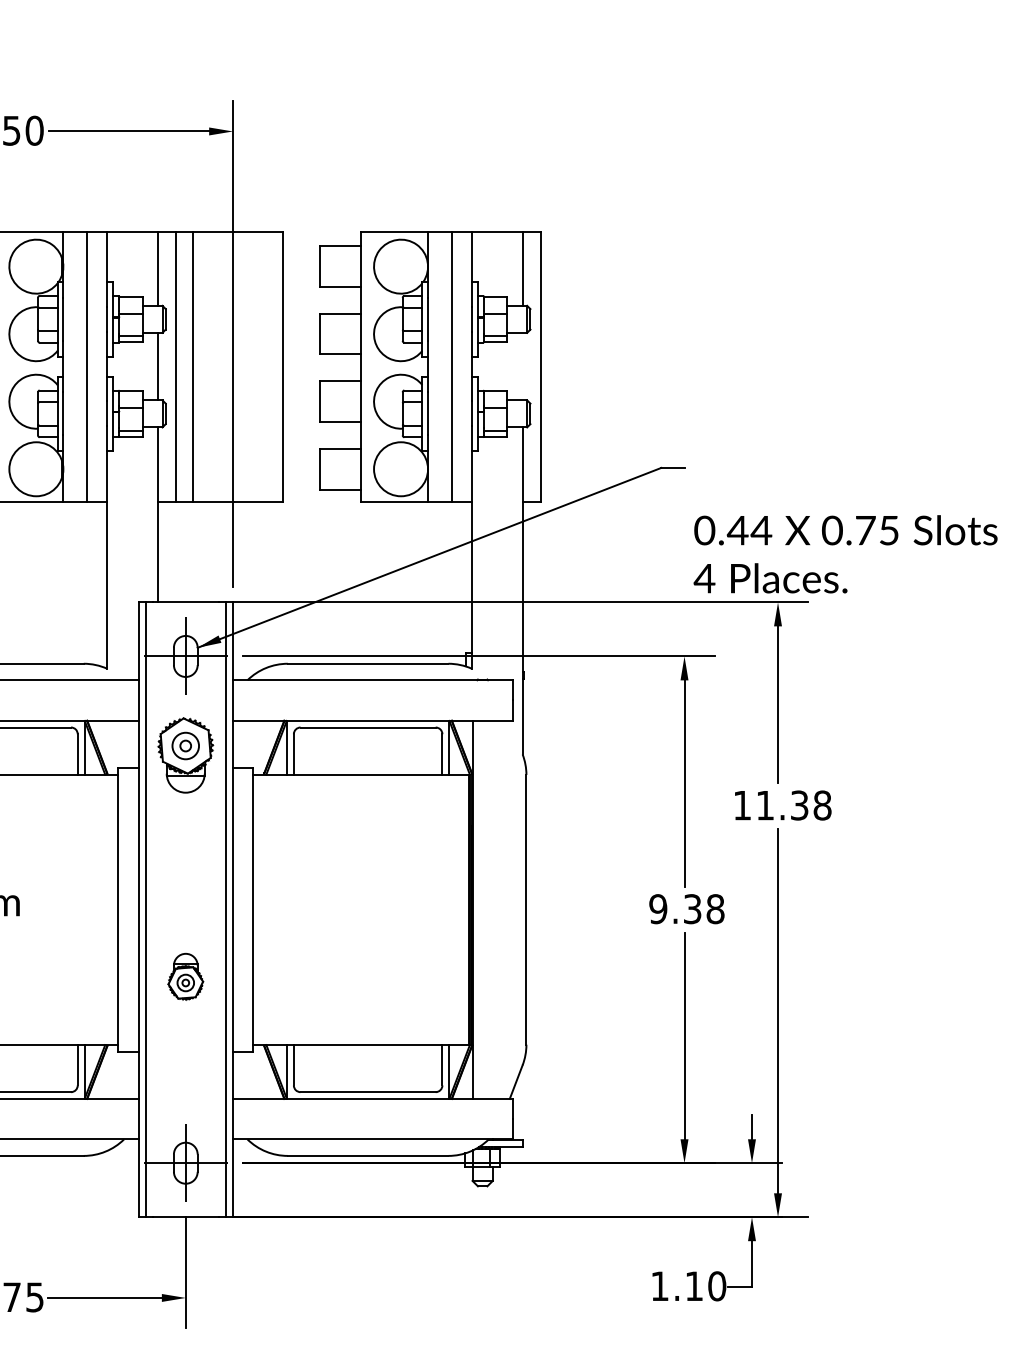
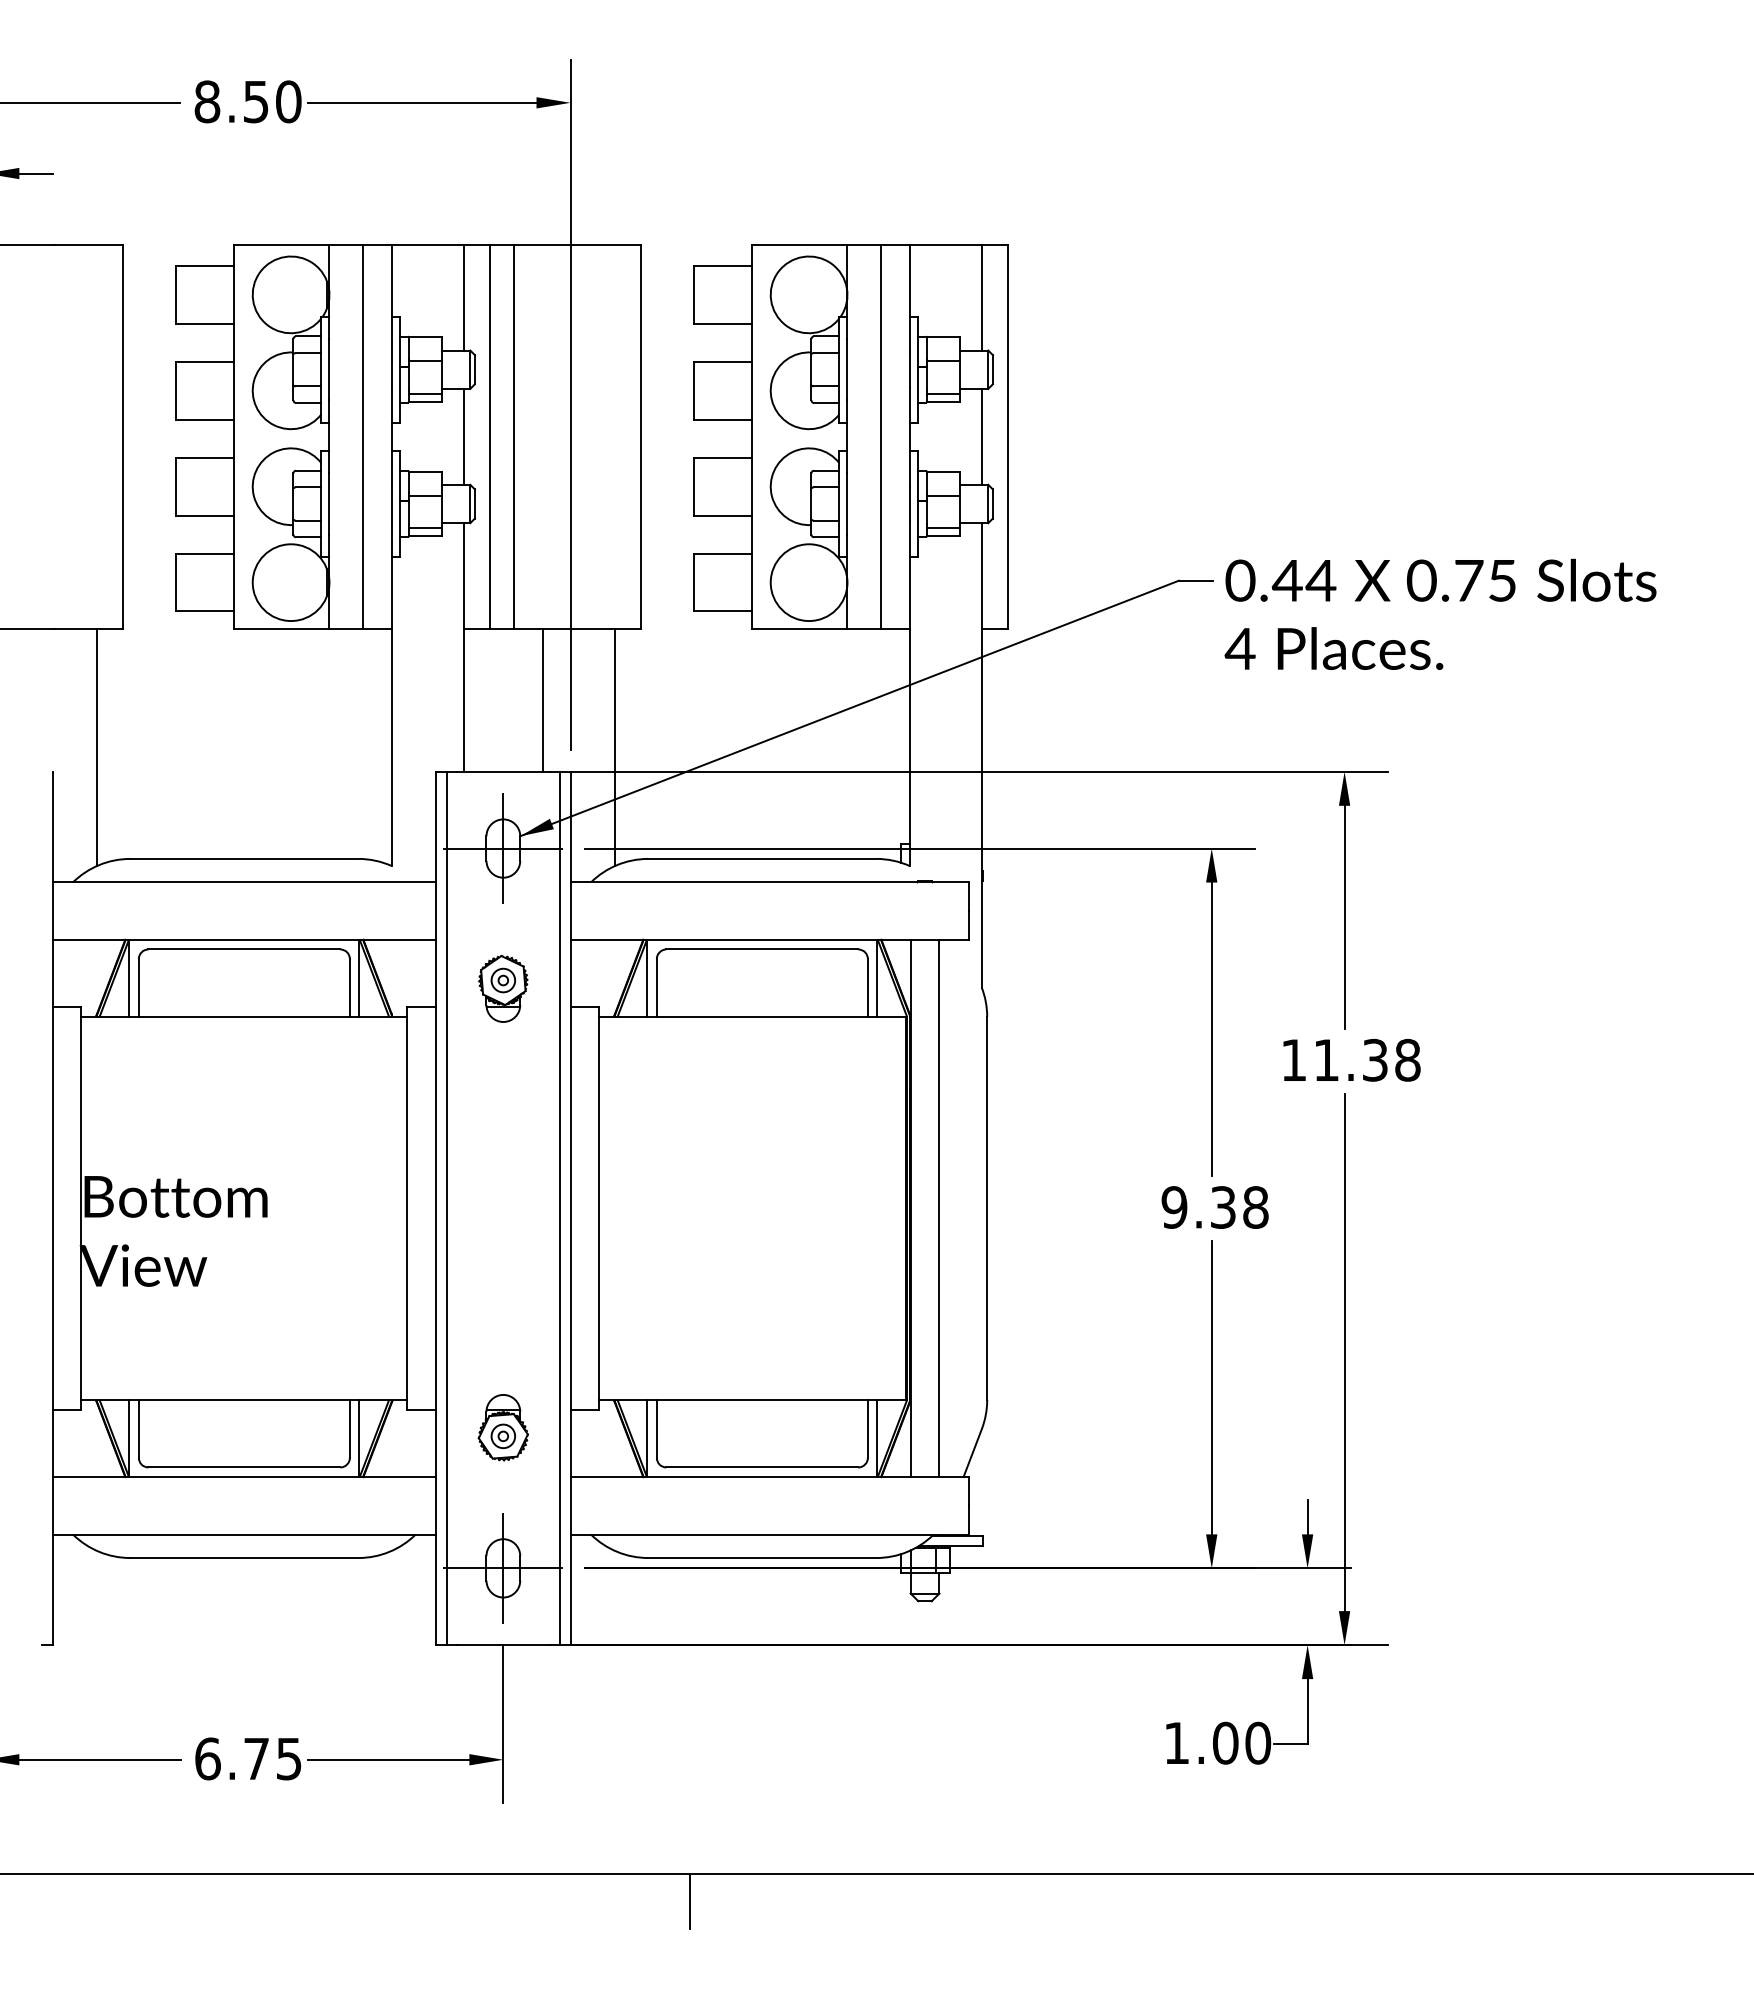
line: (522, 366) -> (981, 436), added
line: (213, 551) -> (542, 699), added
text: (845, 553) -> (1440, 613), moved
line: (264, 585) -> (614, 747), added
part: (185, 754) -> (503, 988), size x0.62
line: (492, 909) -> (939, 1208), added
part: (185, 976) -> (502, 1427), moved
text: (694, 1285) -> (1225, 1742), 1.10 -> 1.00

